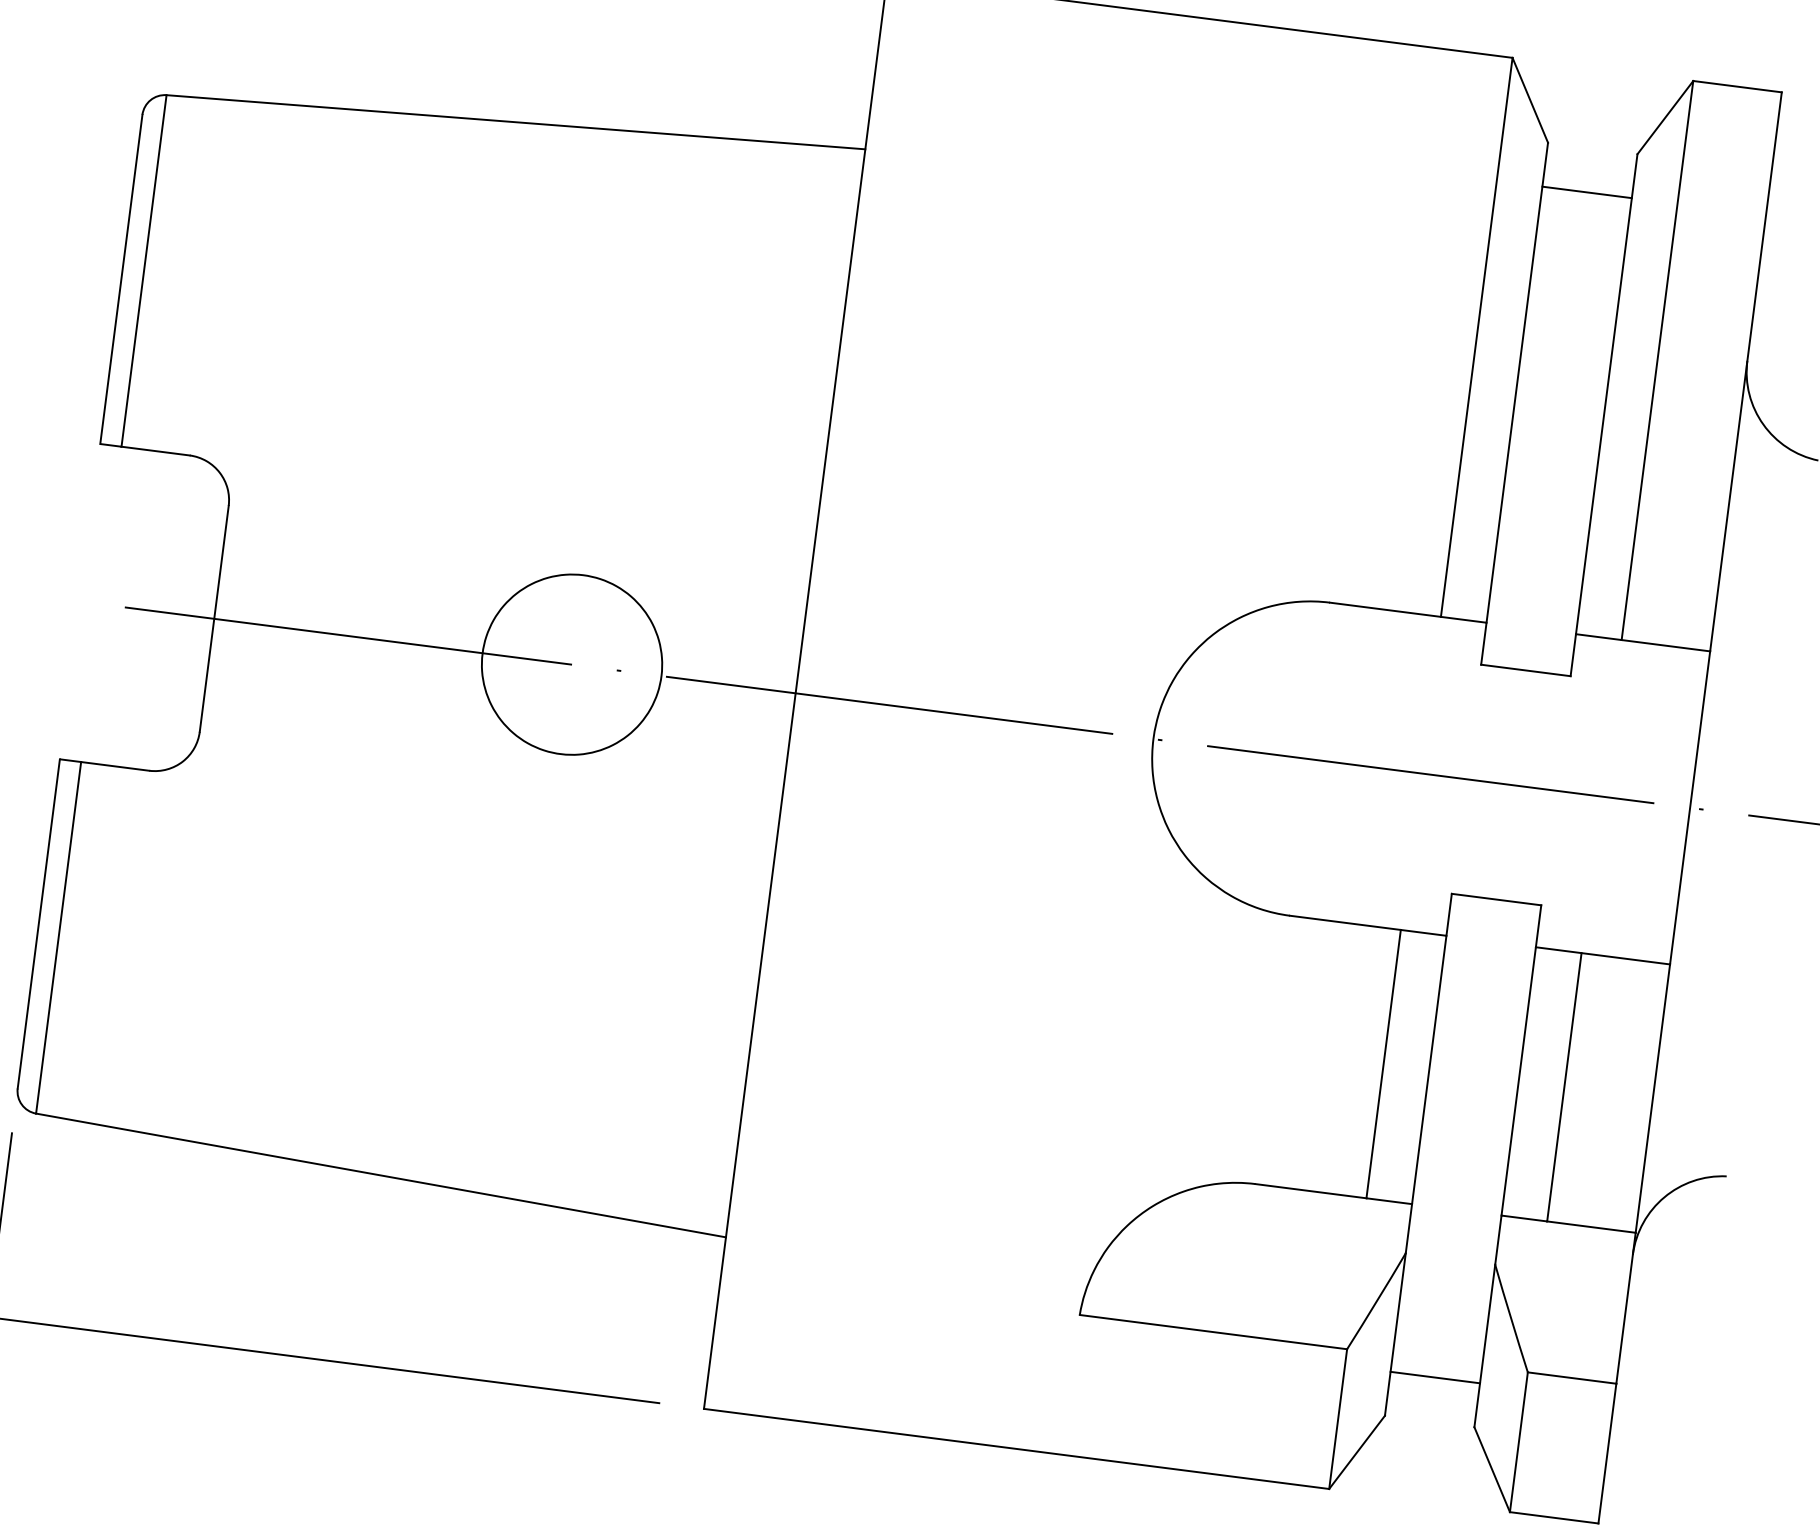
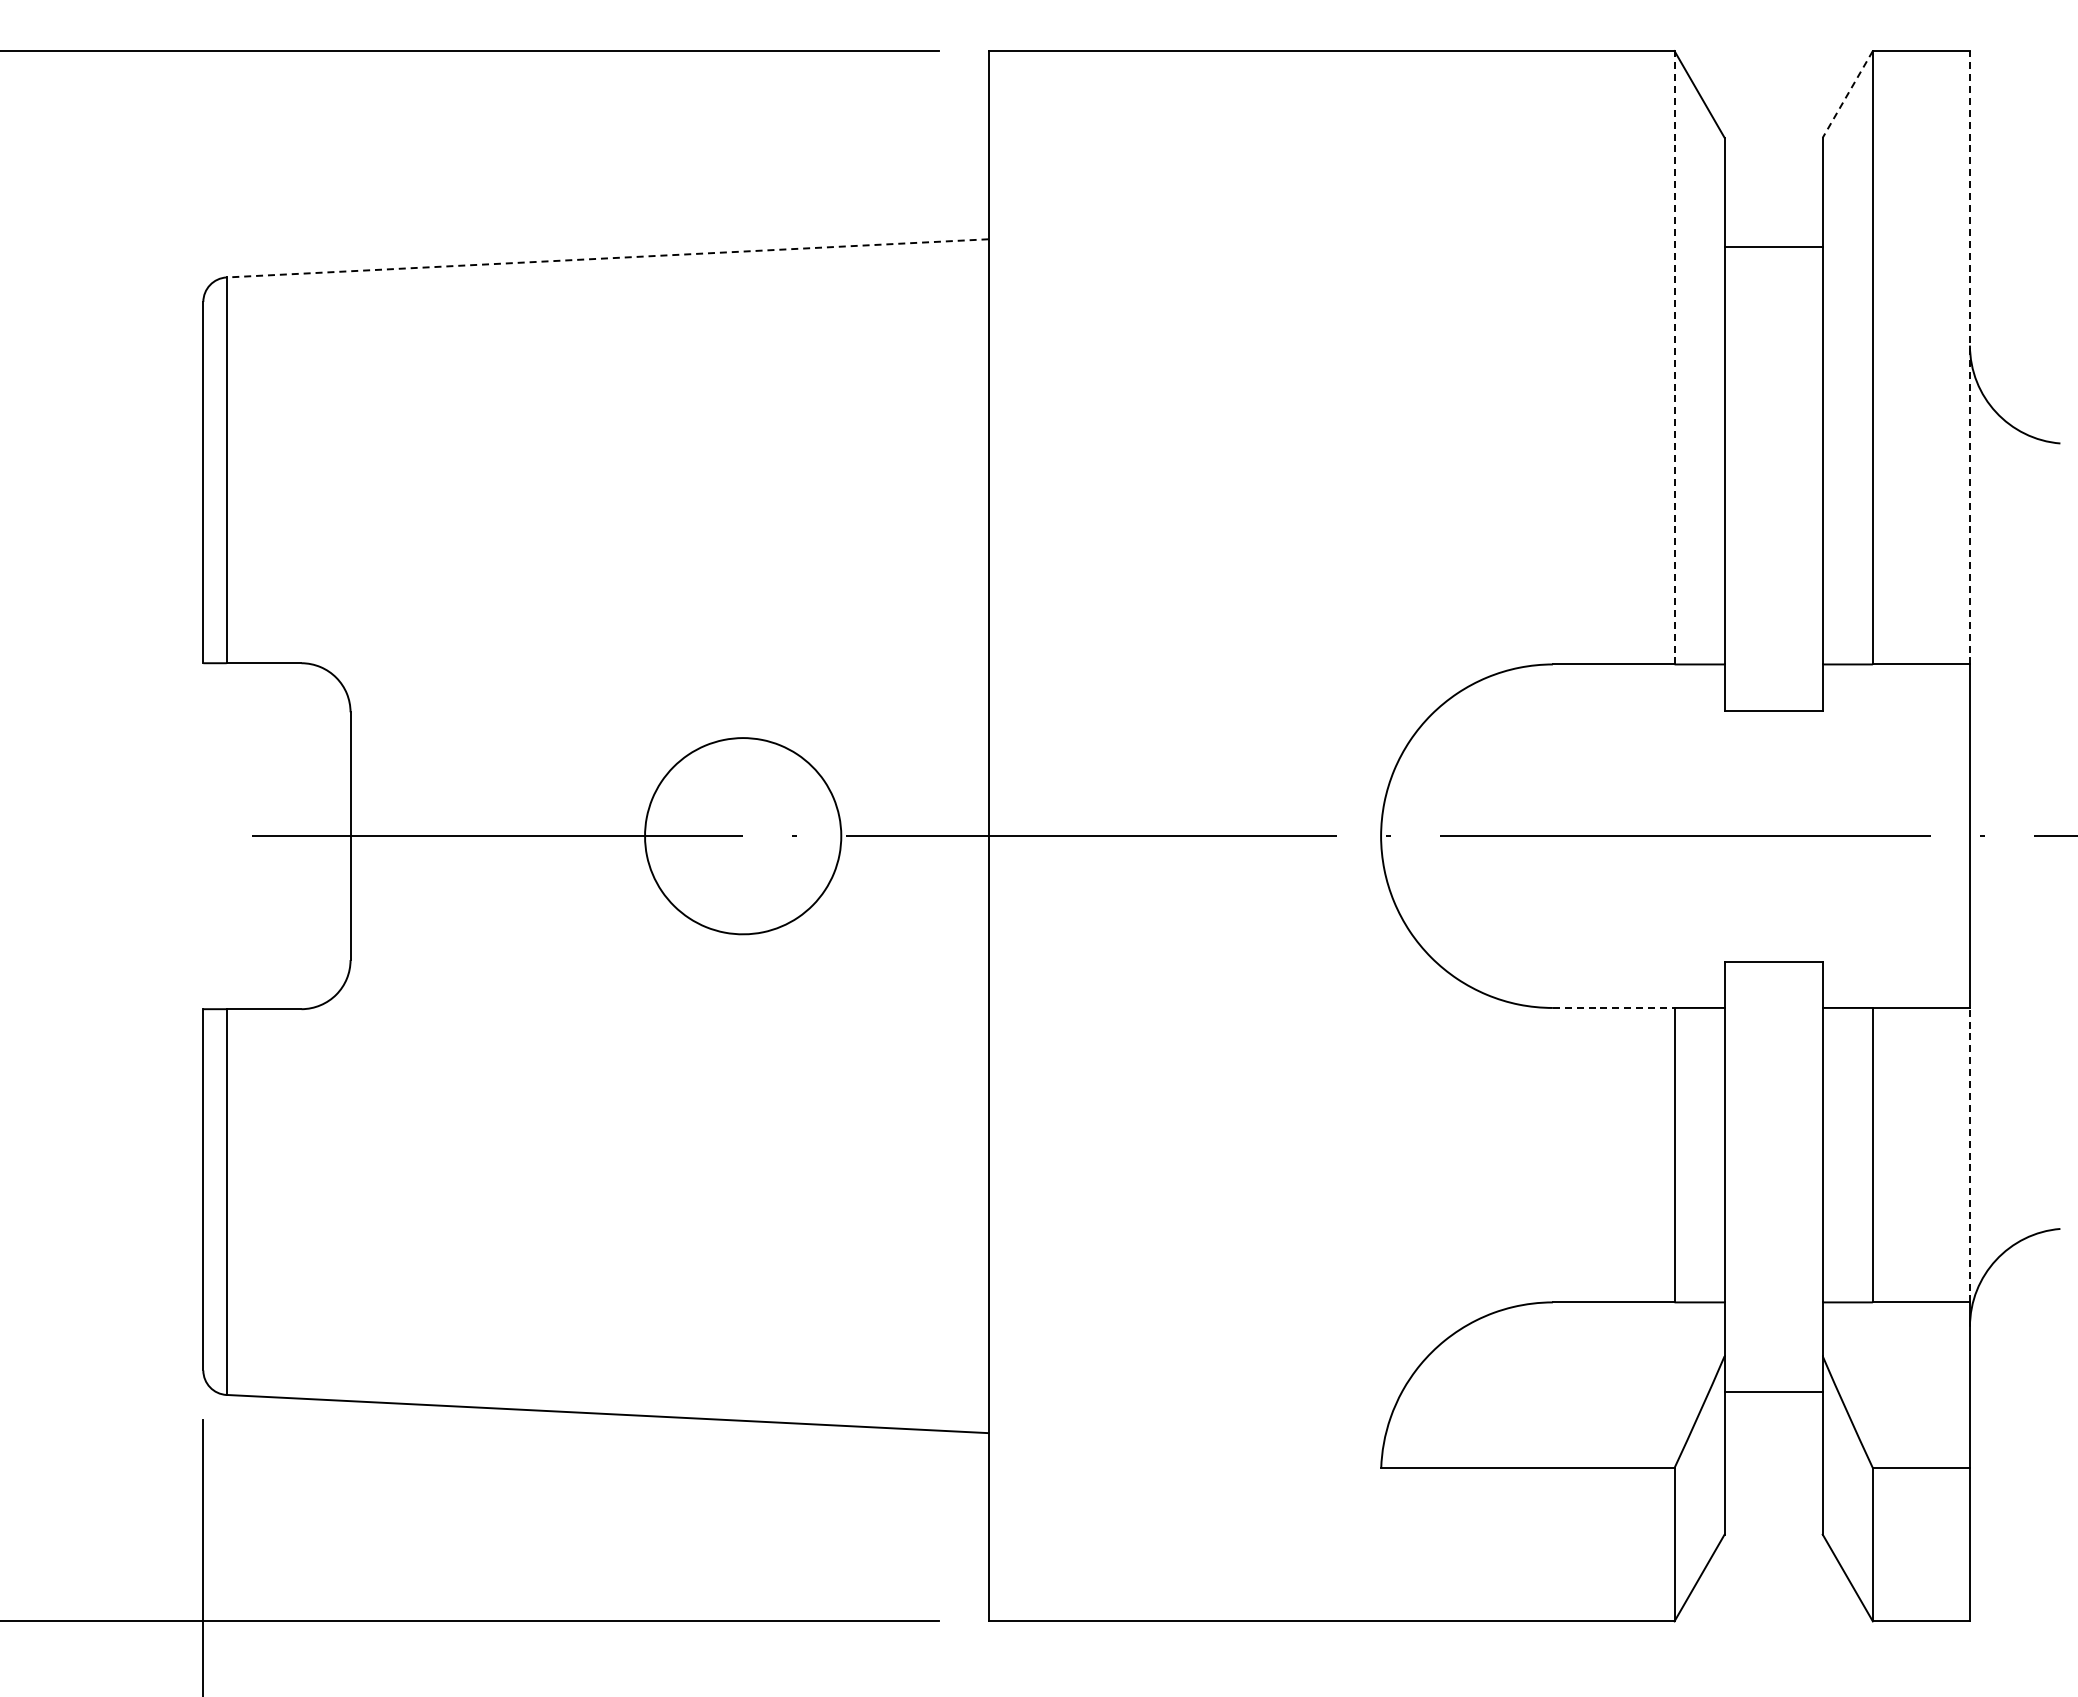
line: (1665, 117) -> (1847, 94), solid -> dashed
line: (515, 122) -> (607, 258), solid -> dashed
line: (1587, 191) -> (1773, 246), moved
line: (1476, 337) -> (1674, 357), solid -> dashed
line: (1745, 371) -> (1969, 357), solid -> dashed
line: (1345, 922) -> (1613, 1007), solid -> dashed
line: (1652, 1097) -> (1969, 1154), solid -> dashed
line: (1435, 1377) -> (1773, 1392), moved

